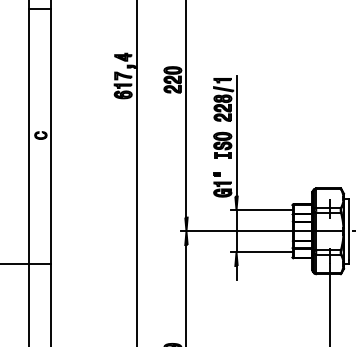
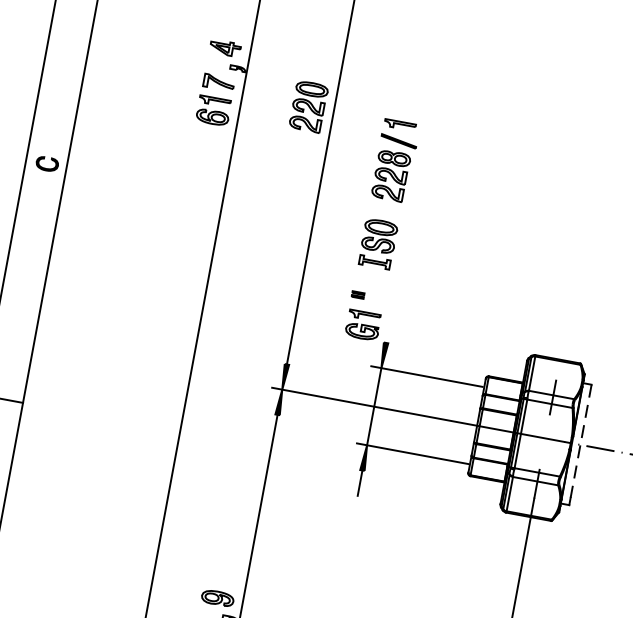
line: (236, 135) -> (406, 230), removed
line: (348, 229) -> (580, 441), solid -> dashed

